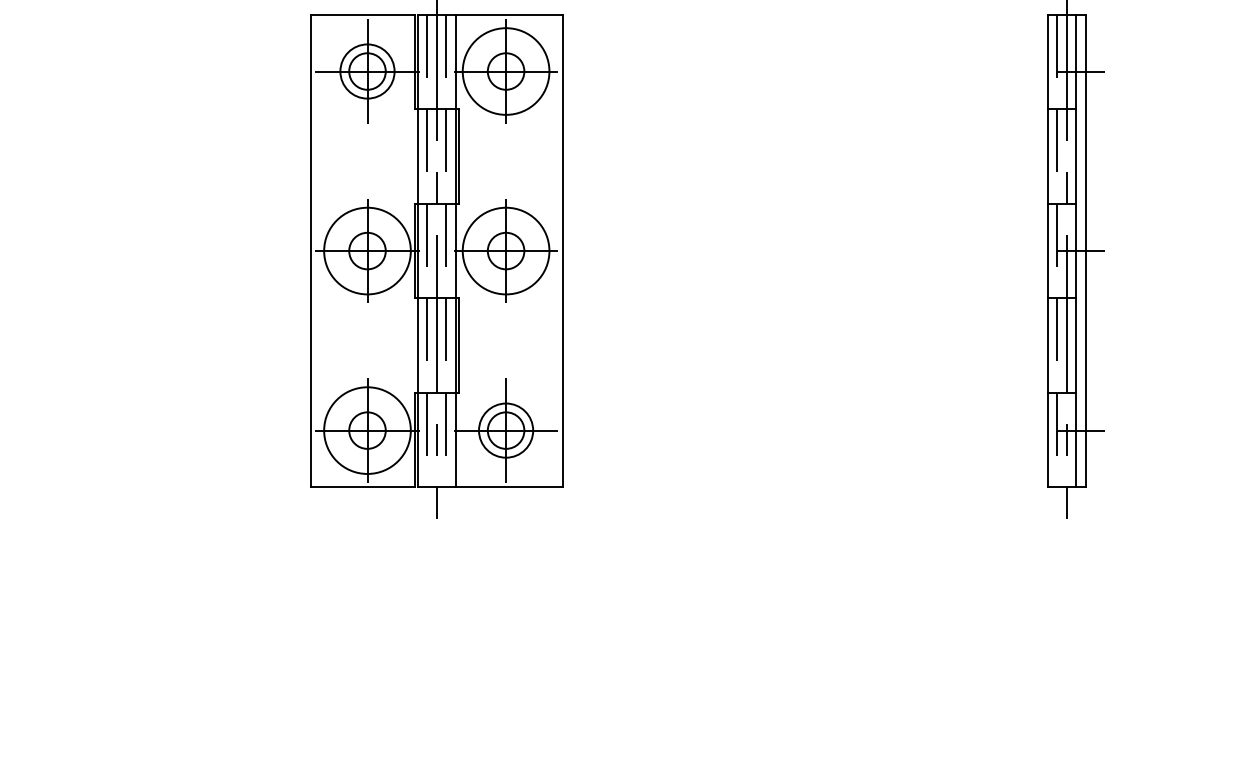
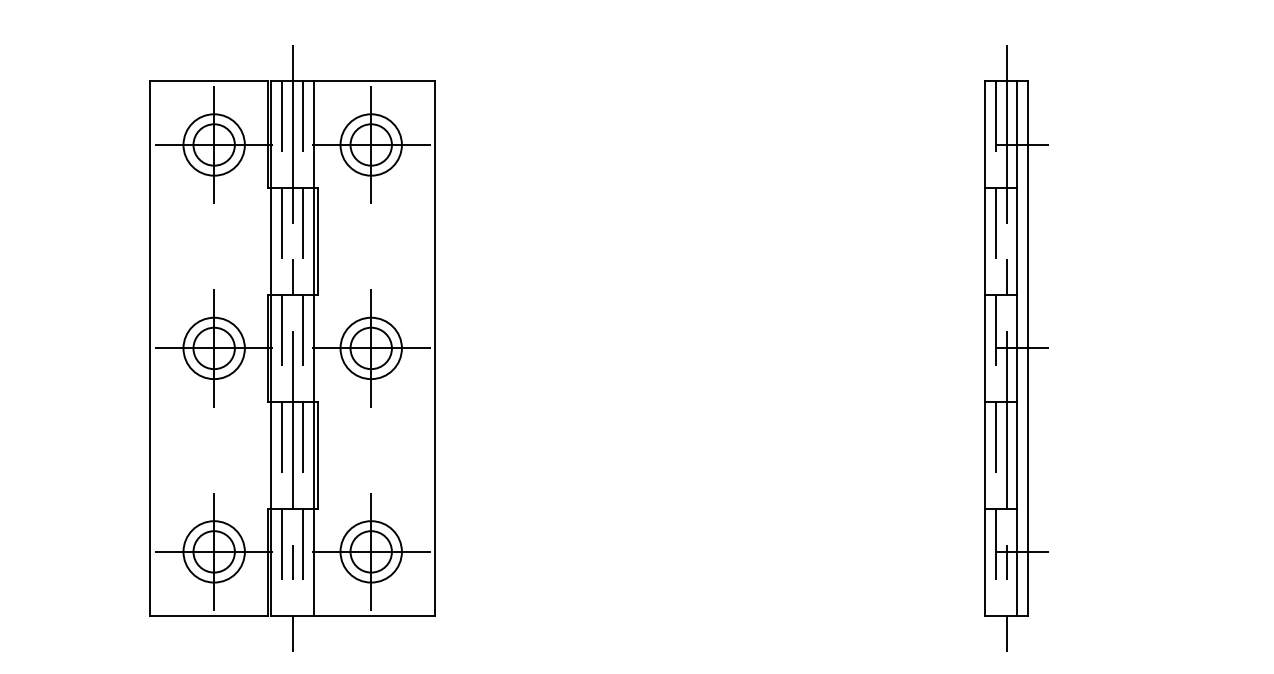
circle: (506, 71) -> (371, 144), size x0.62
circle: (367, 251) -> (214, 348), size x0.62
circle: (506, 251) -> (371, 348), size x0.62
circle: (367, 430) -> (214, 551), size x0.62

